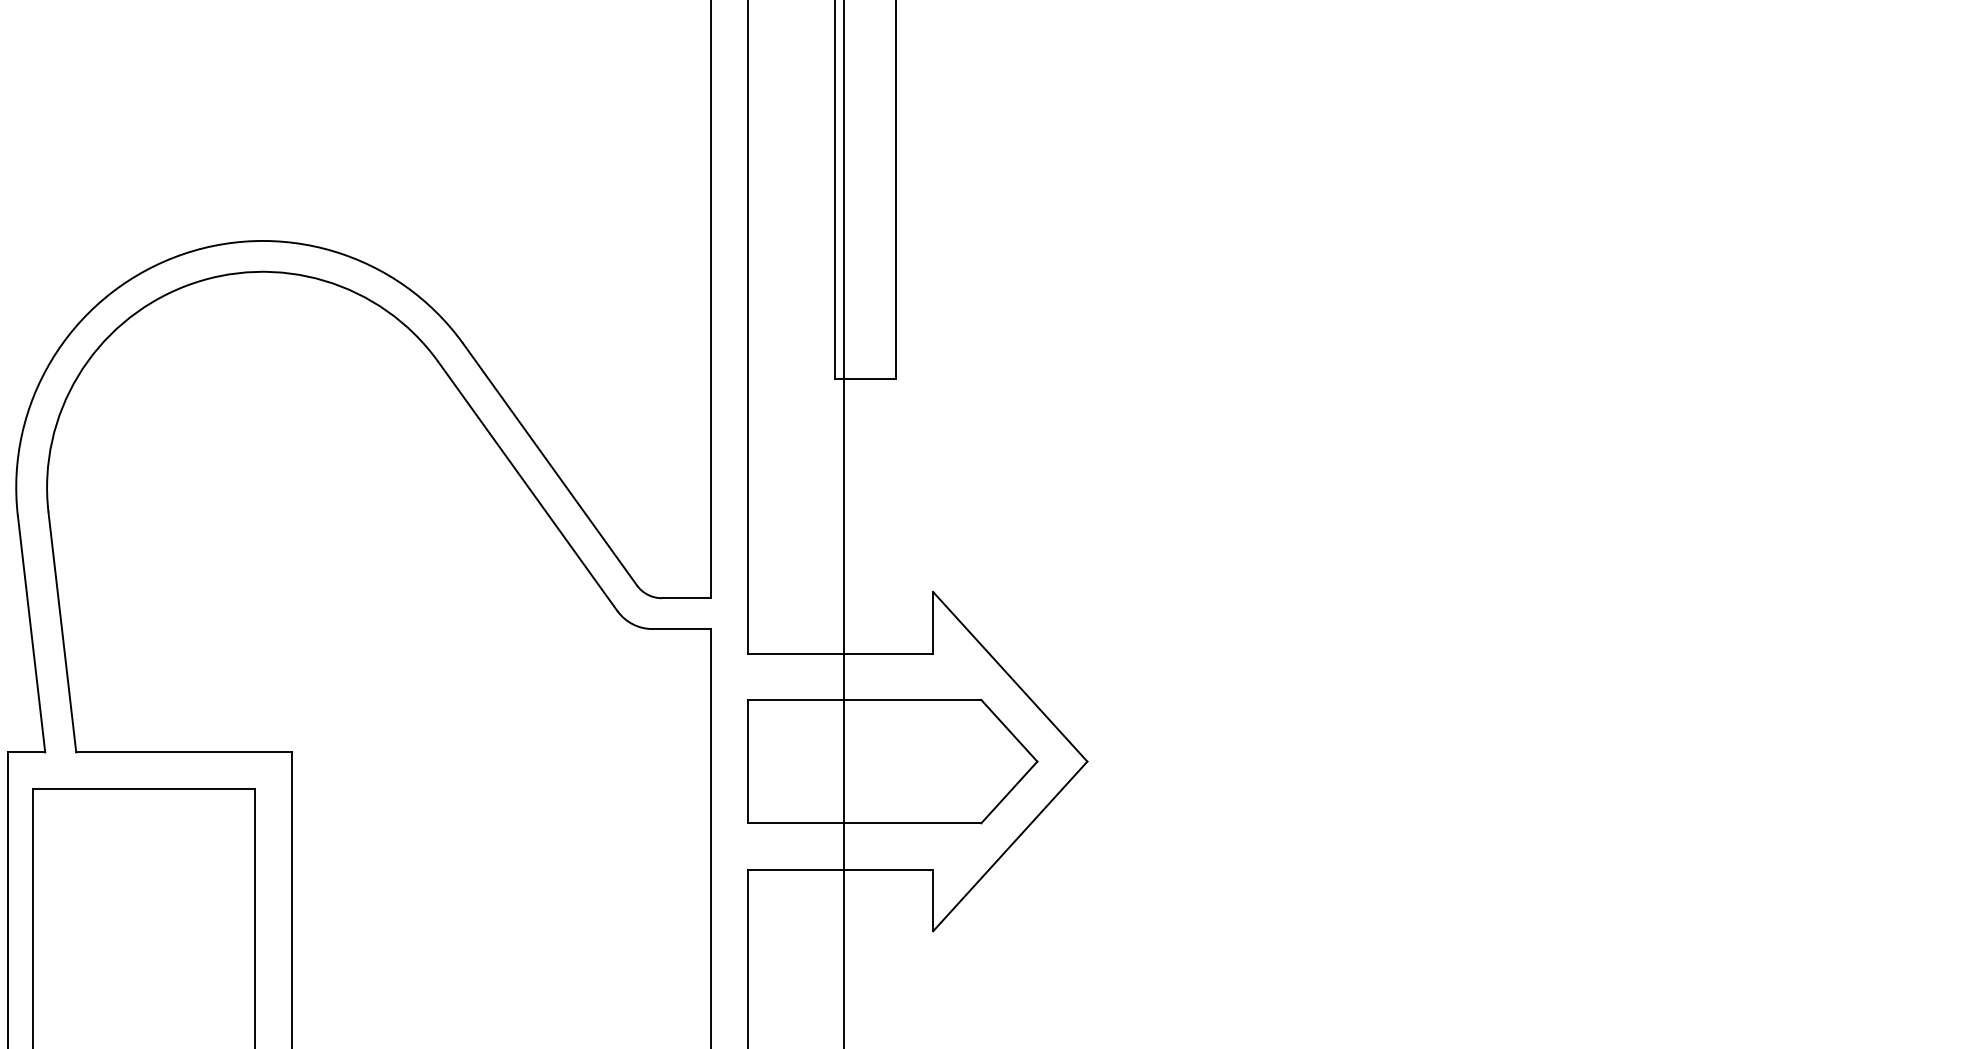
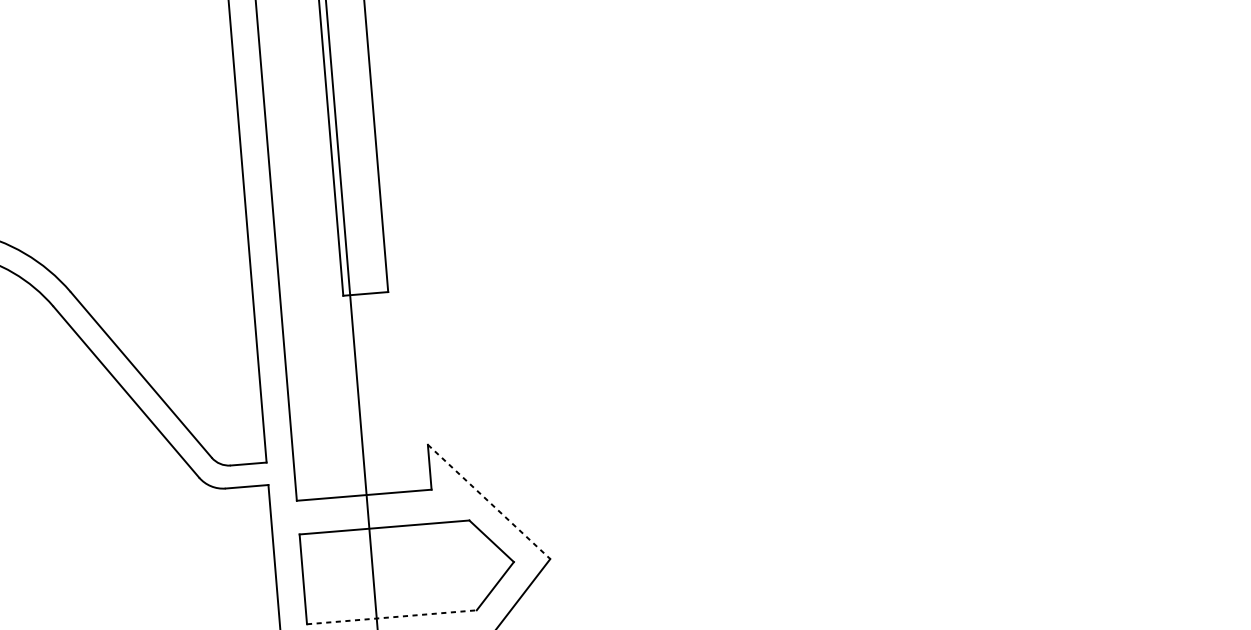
line: (1010, 676) -> (489, 501), solid -> dashed
line: (864, 823) -> (391, 617), solid -> dashed

